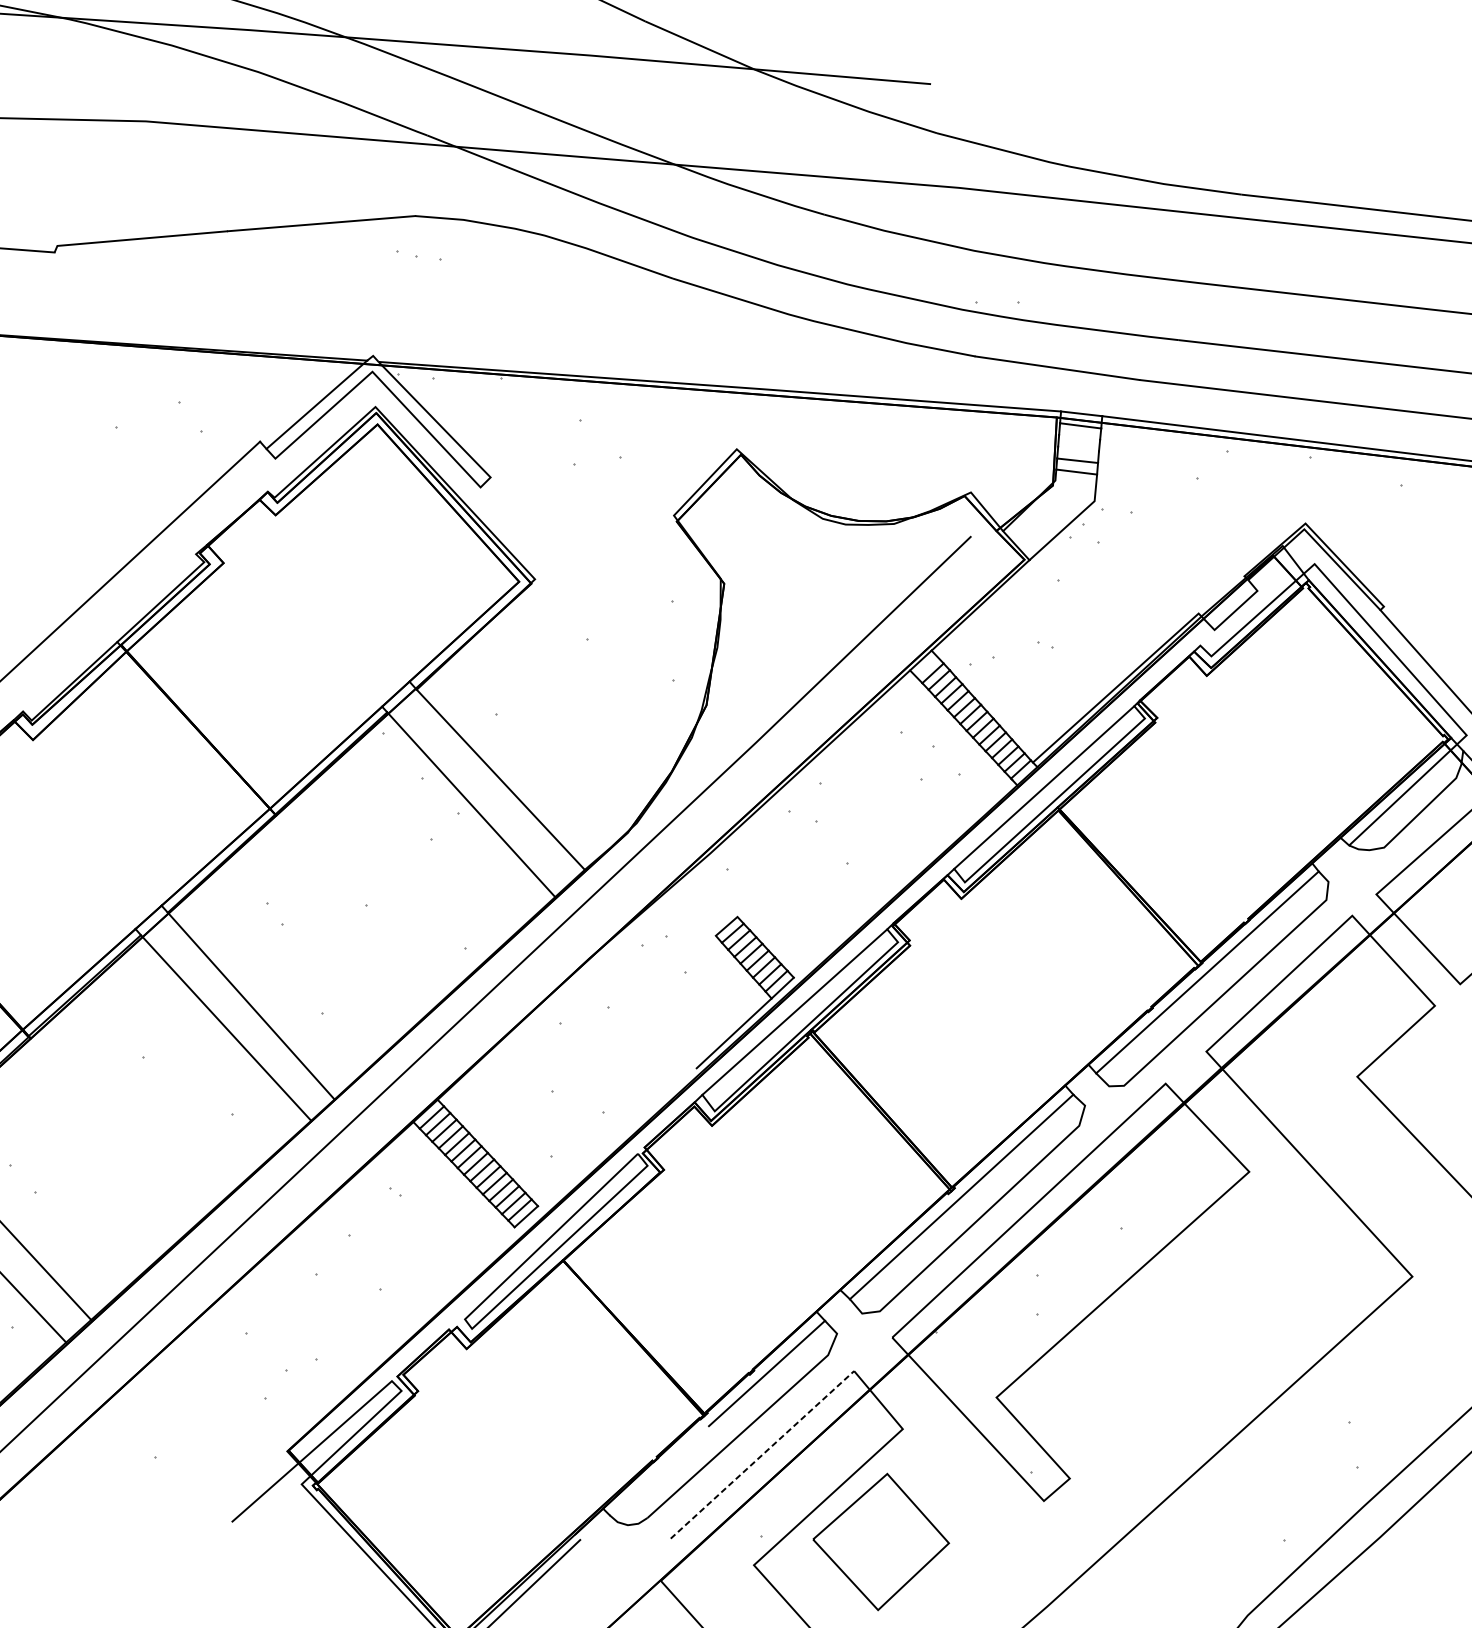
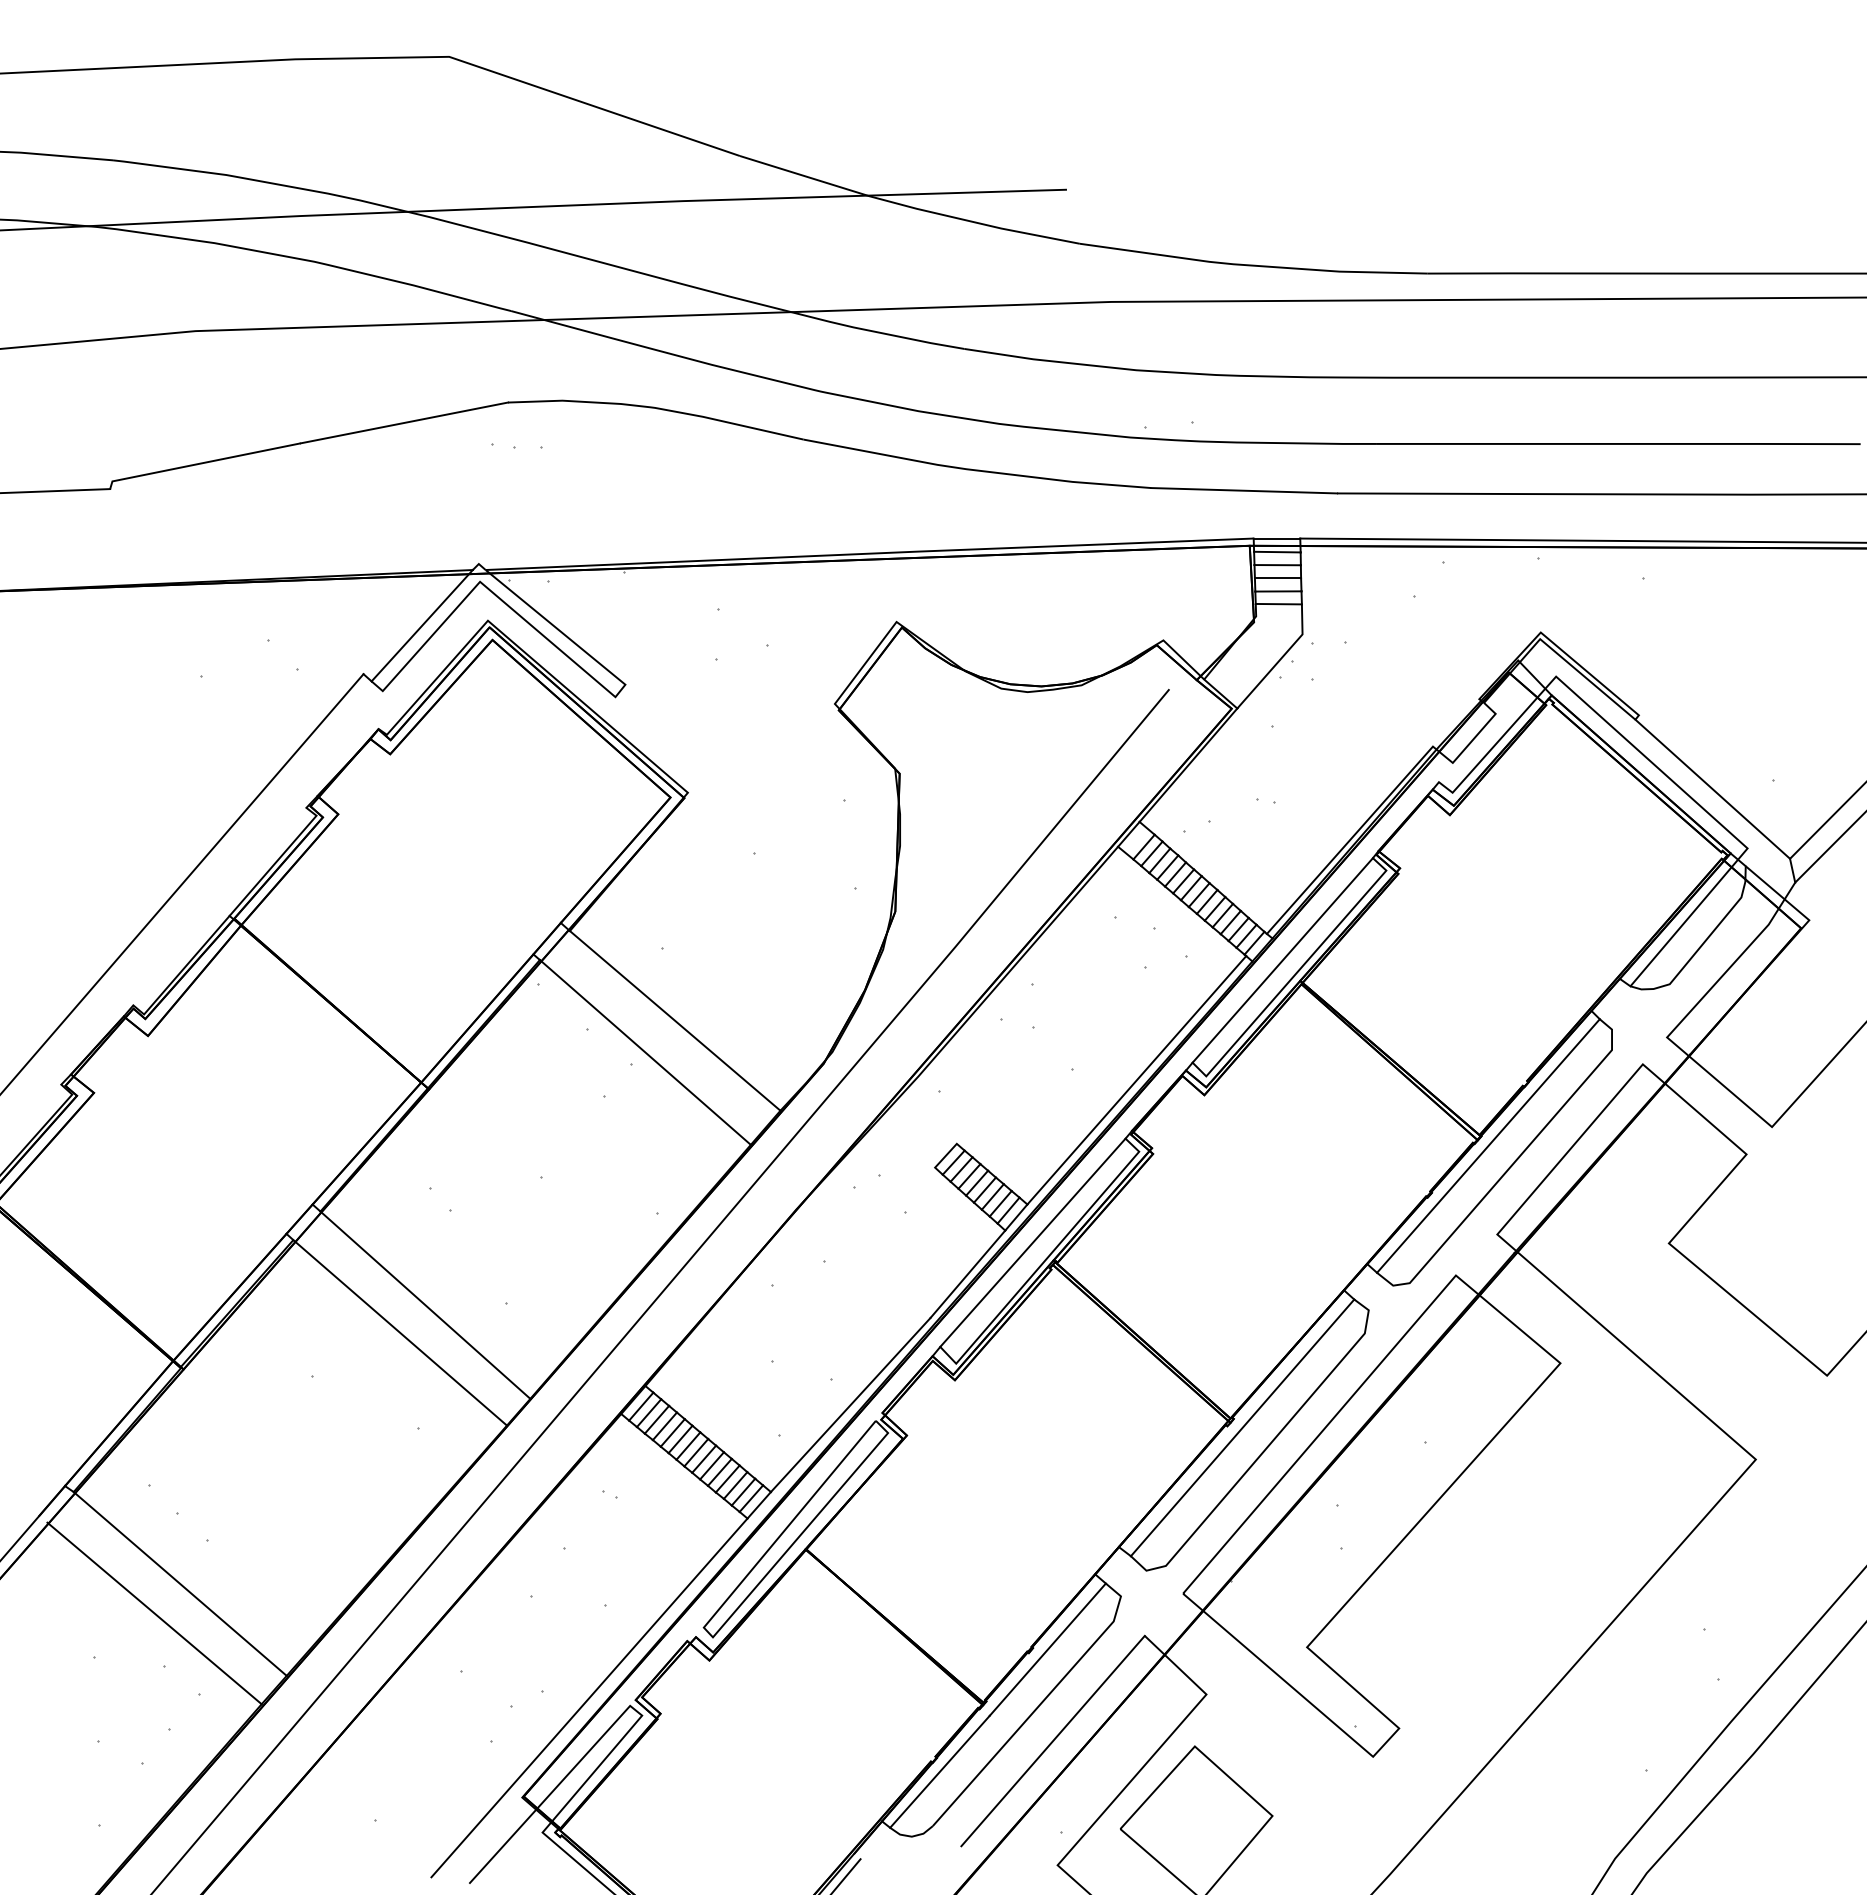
line: (1079, 437) -> (1277, 565), added
line: (1078, 449) -> (1277, 578), added
line: (902, 879) -> (1136, 1080), added
line: (617, 1136) -> (850, 1404), added
line: (356, 1369) -> (589, 1697), added
line: (762, 1455) -> (1053, 1741), dashed -> solid
line: (658, 1470) -> (939, 1771), added

